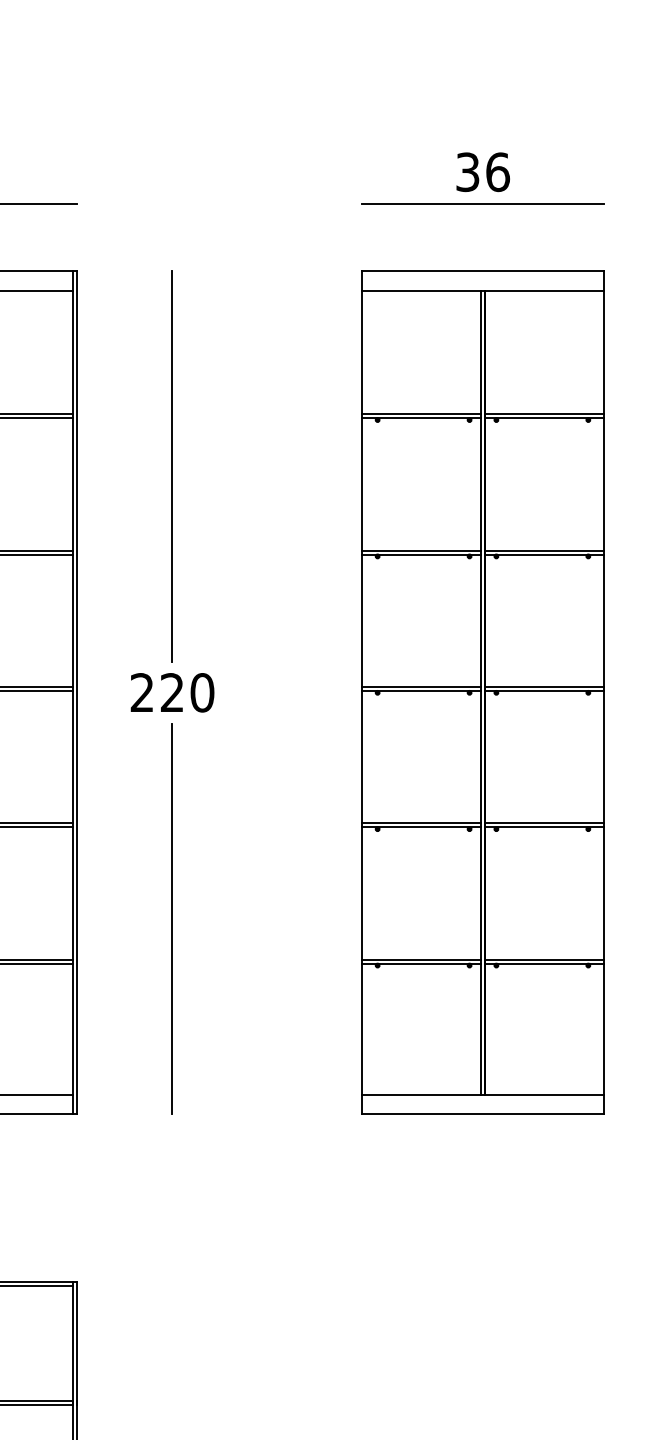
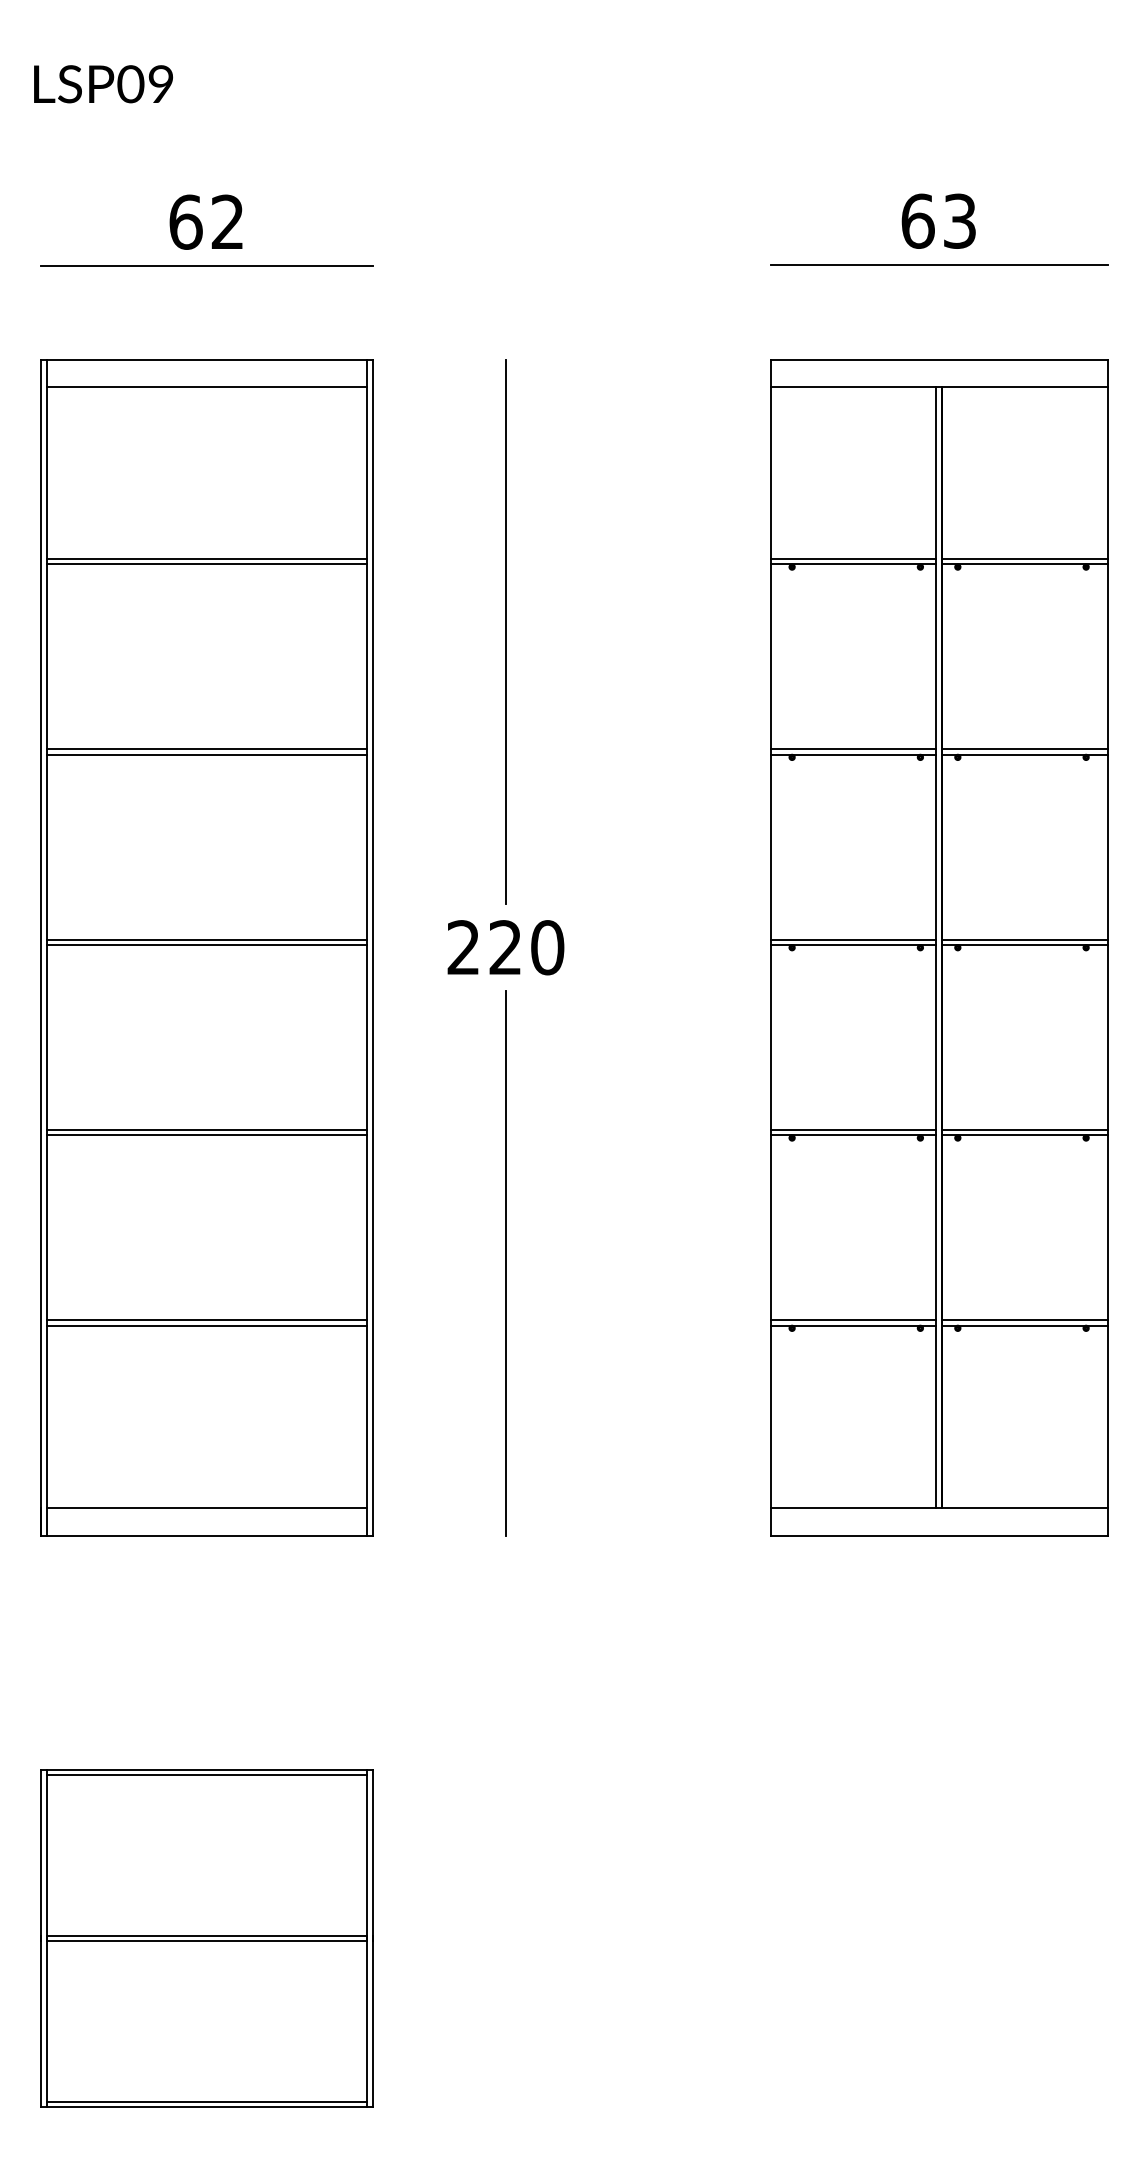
text: (482, 171) -> (938, 220), 36 -> 63

